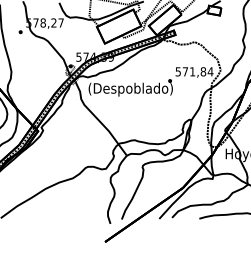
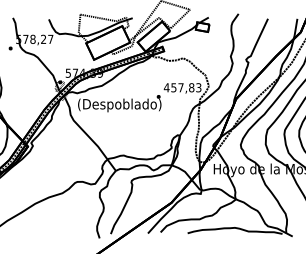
text: (194, 71) -> (182, 87), 571,84 -> 457,83

